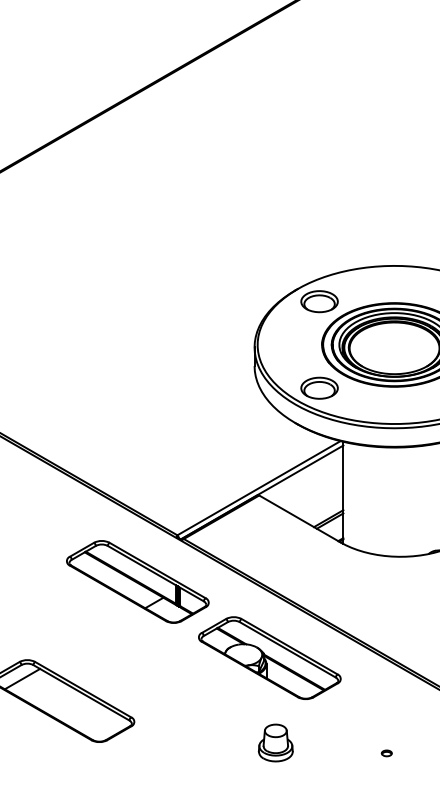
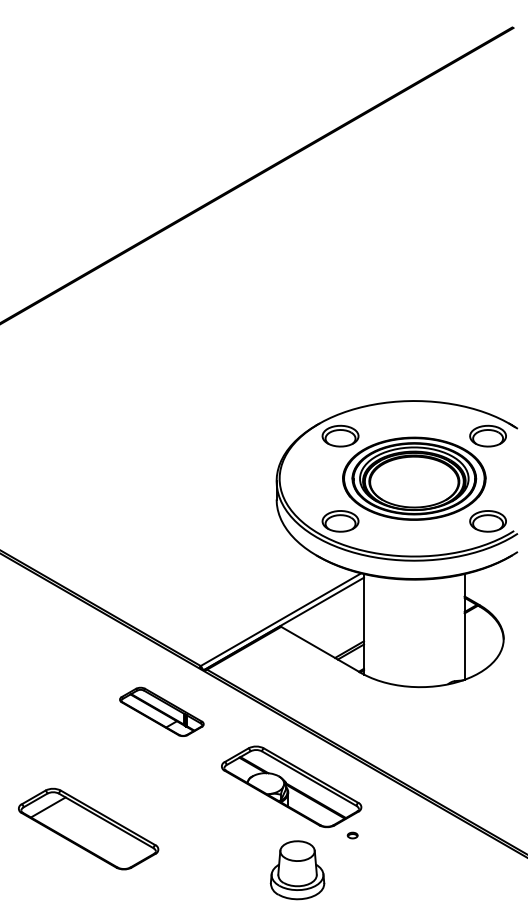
part: (137, 581) -> (161, 711), size x0.6
part: (275, 743) -> (297, 870), size x1.6
part: (386, 753) -> (352, 835), moved

